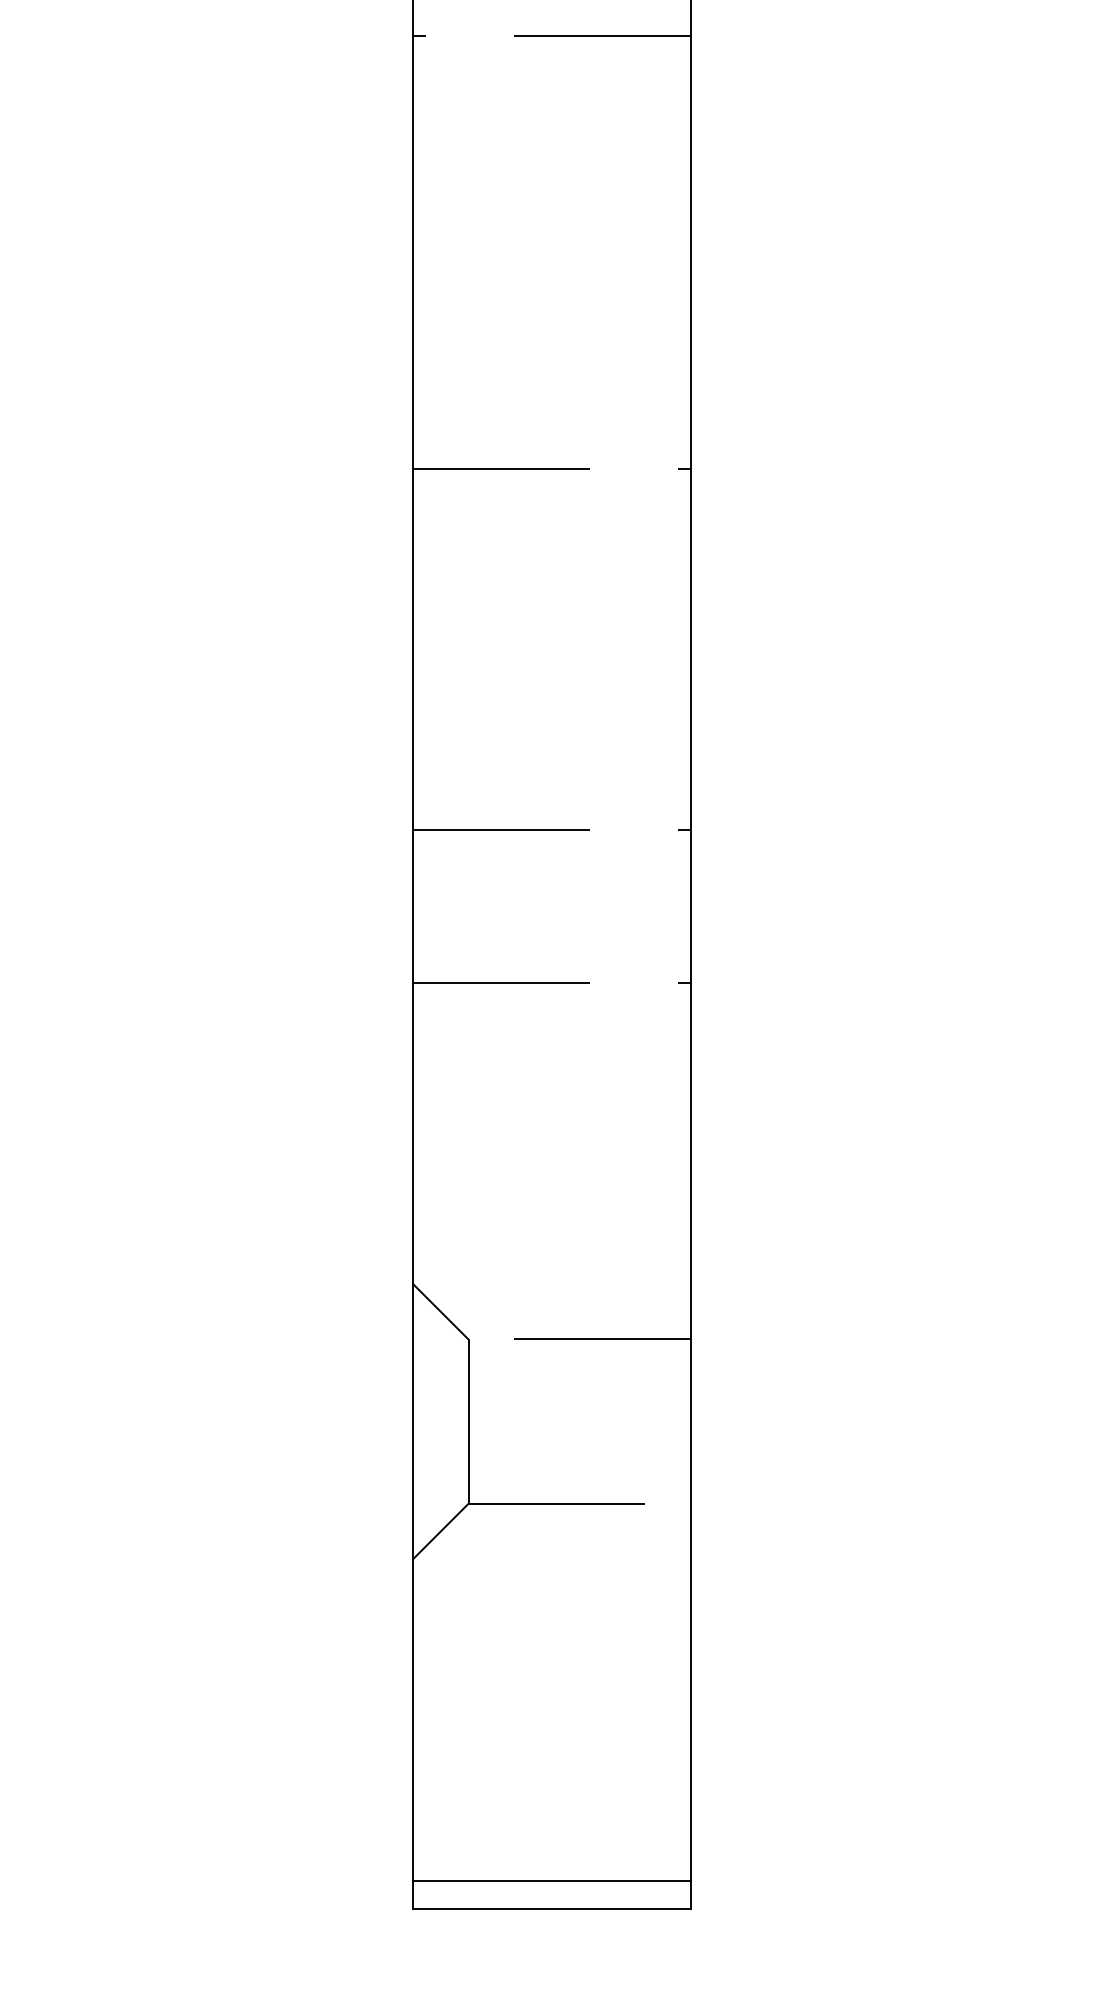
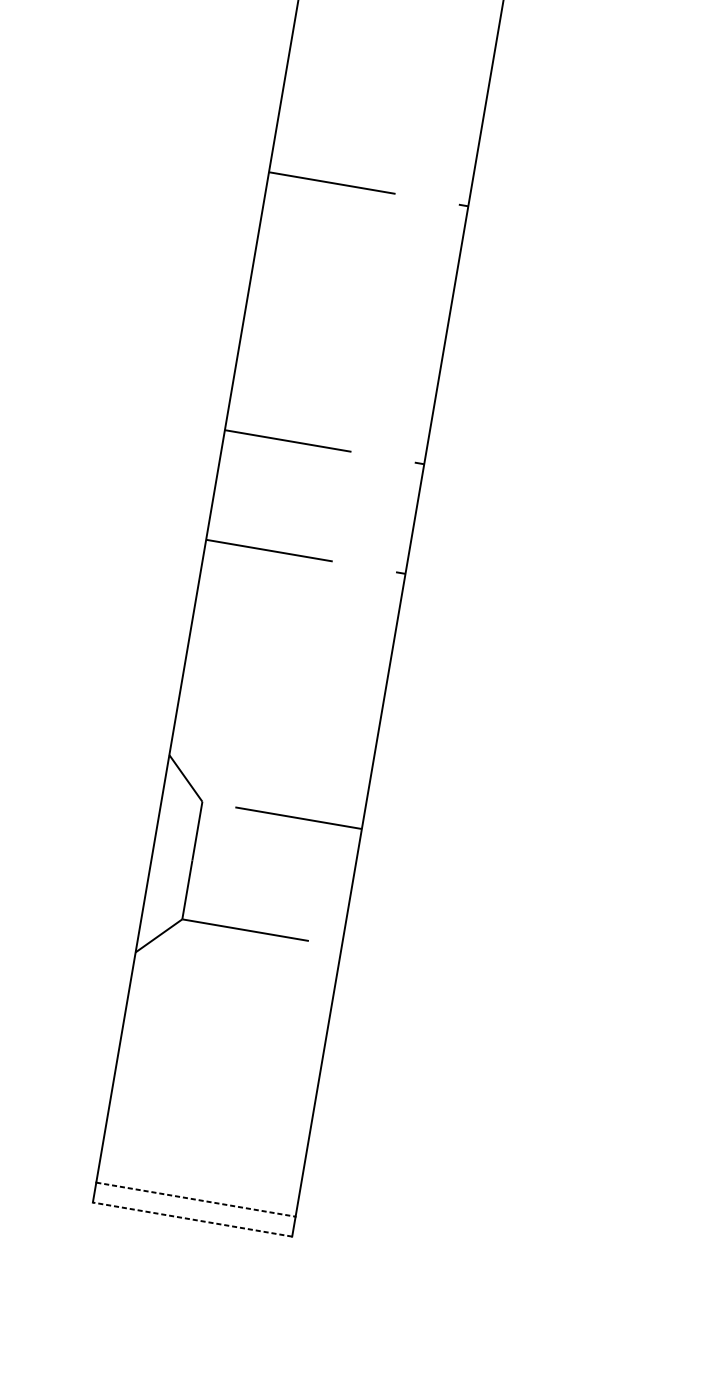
line: (552, 1881) -> (196, 1199), solid -> dashed
line: (551, 1909) -> (192, 1219), solid -> dashed

